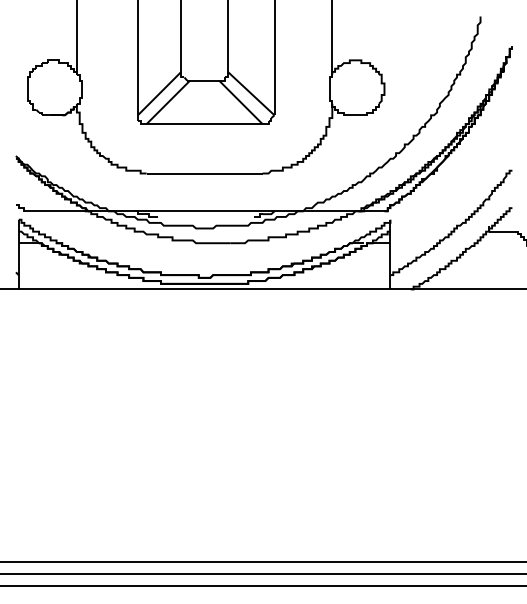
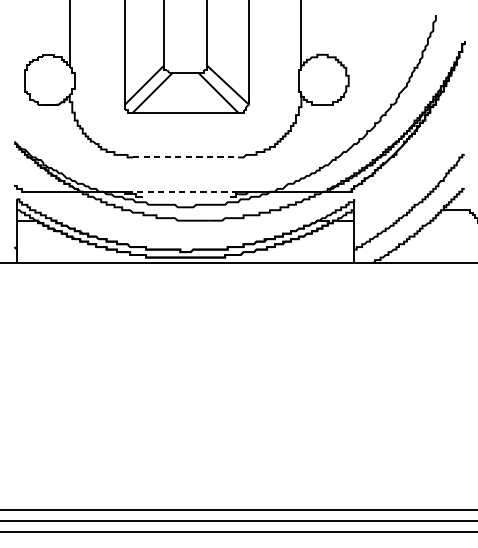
line: (204, 173) -> (185, 157), solid -> dashed
line: (204, 211) -> (185, 191), solid -> dashed

